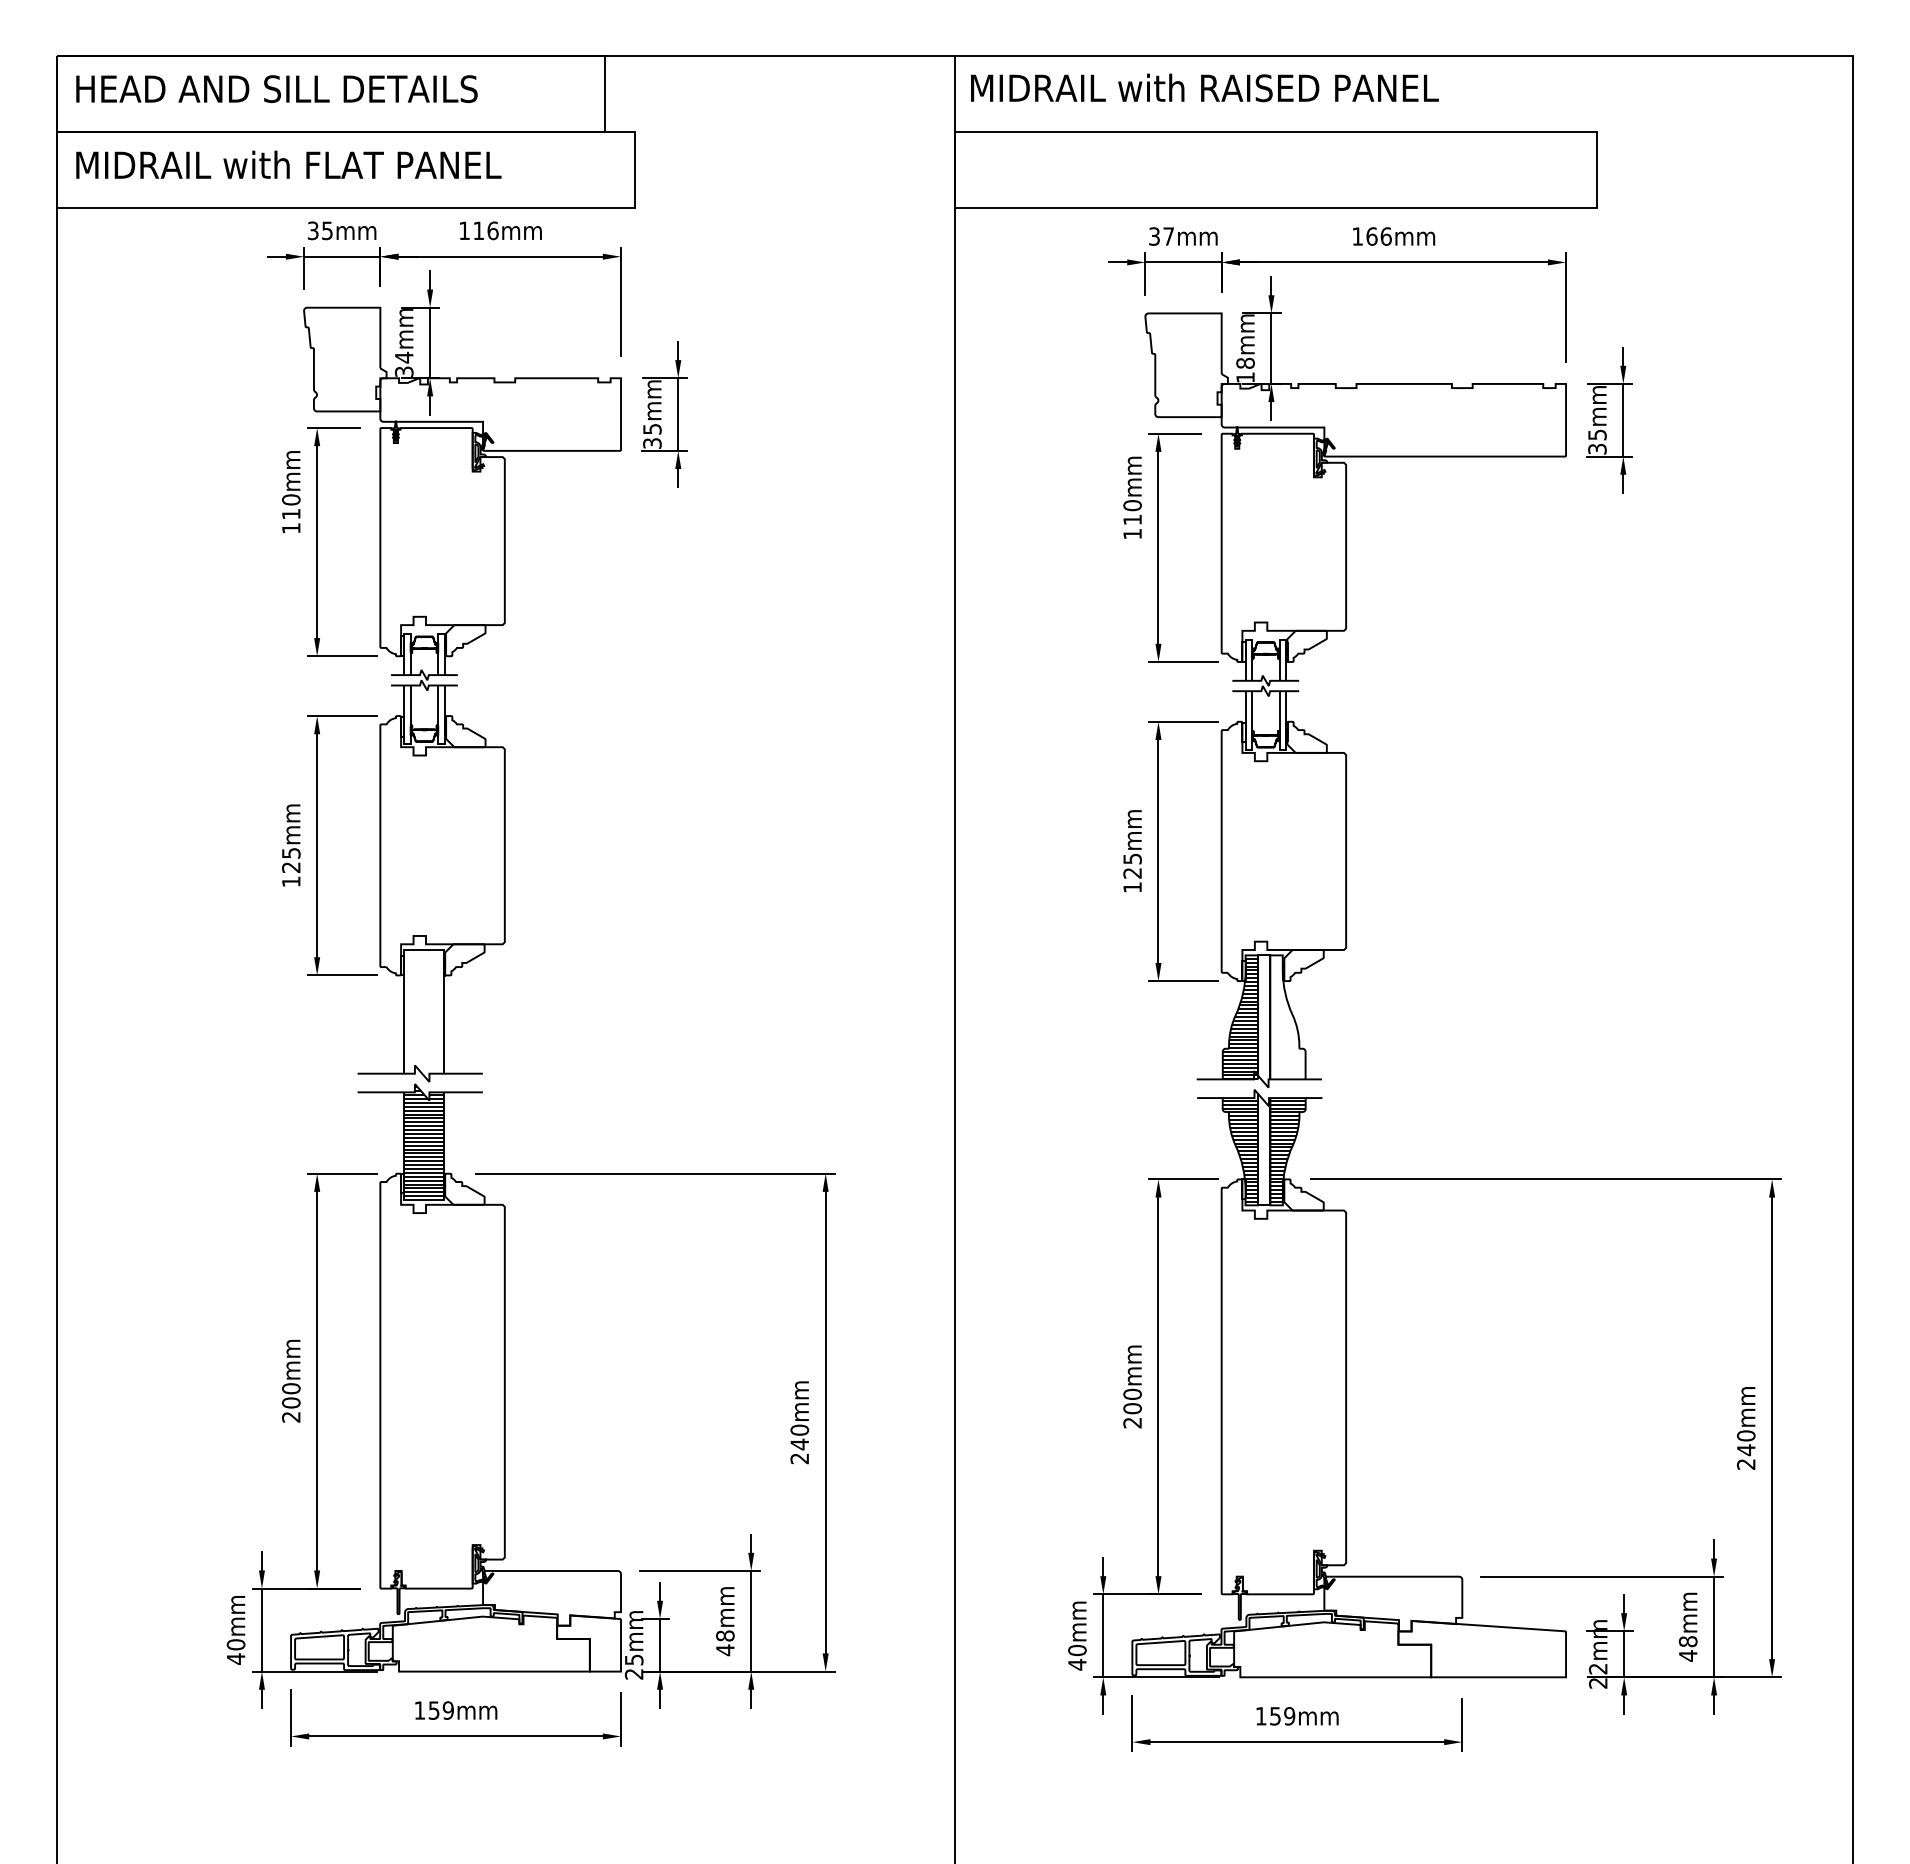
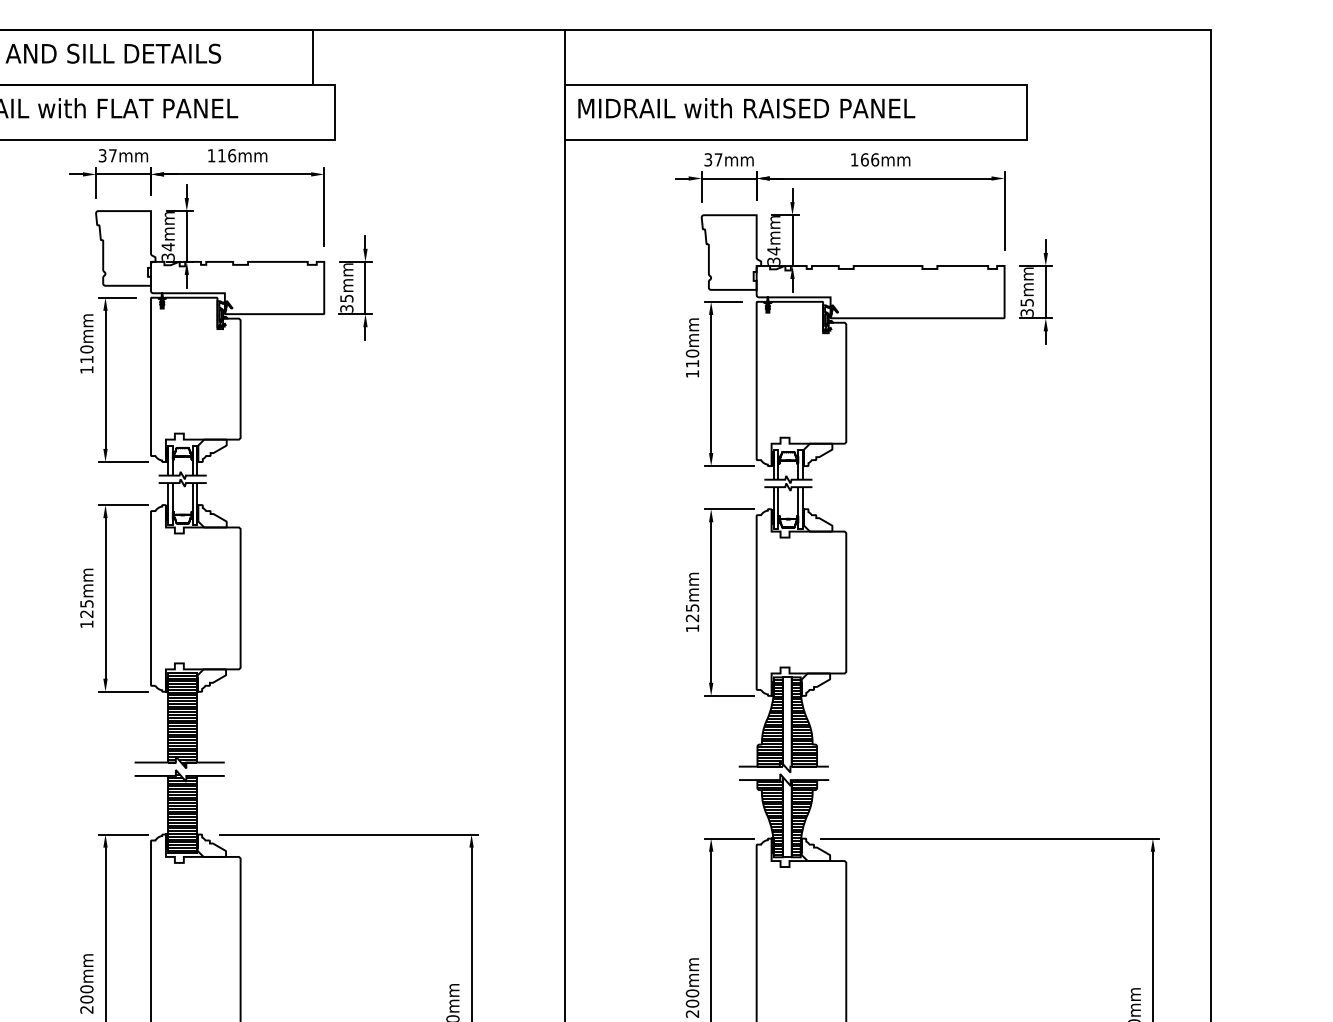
text: (1204, 87) -> (746, 108), moved
text: (327, 230) -> (112, 155), 35mm -> 37mm
text: (1245, 369) -> (773, 255), 18mm -> 34mm
hatch: (423, 1017) -> (182, 722), added
hatch: (1287, 1018) -> (804, 722), added

